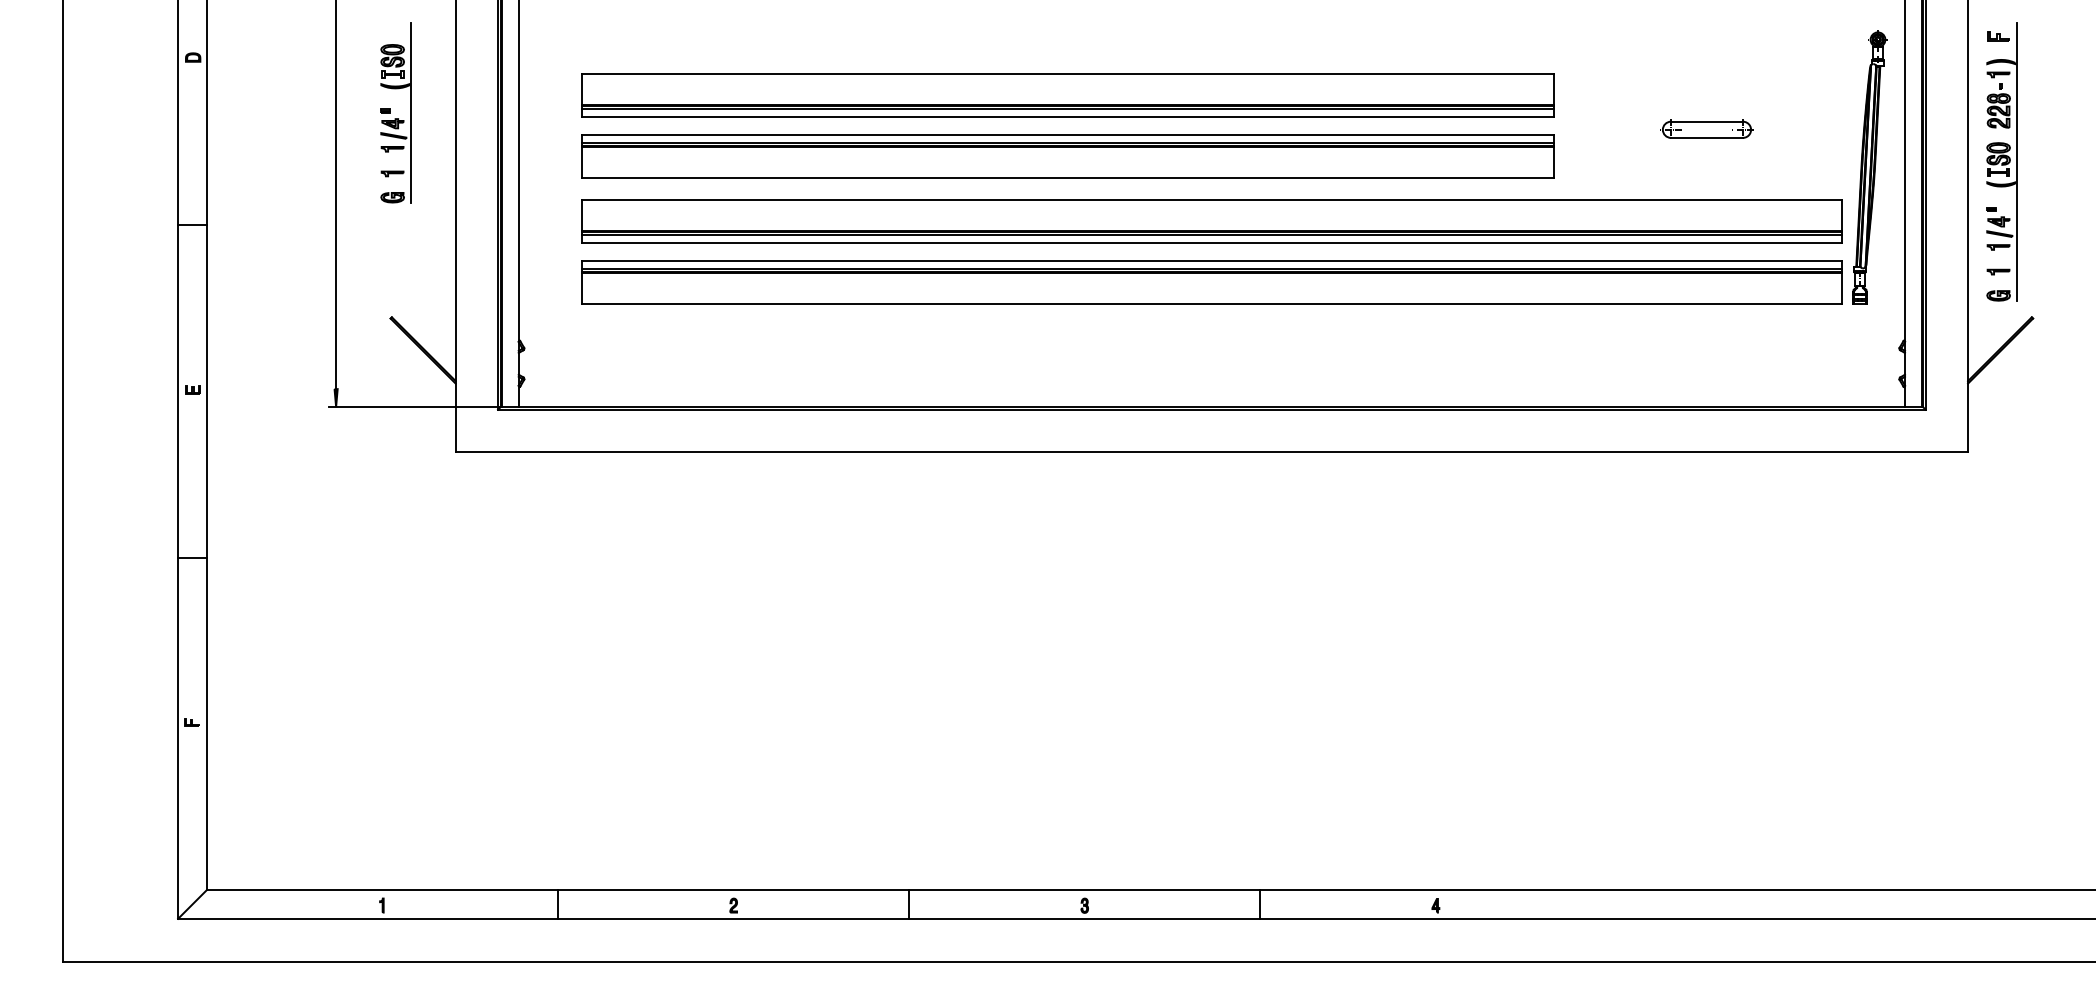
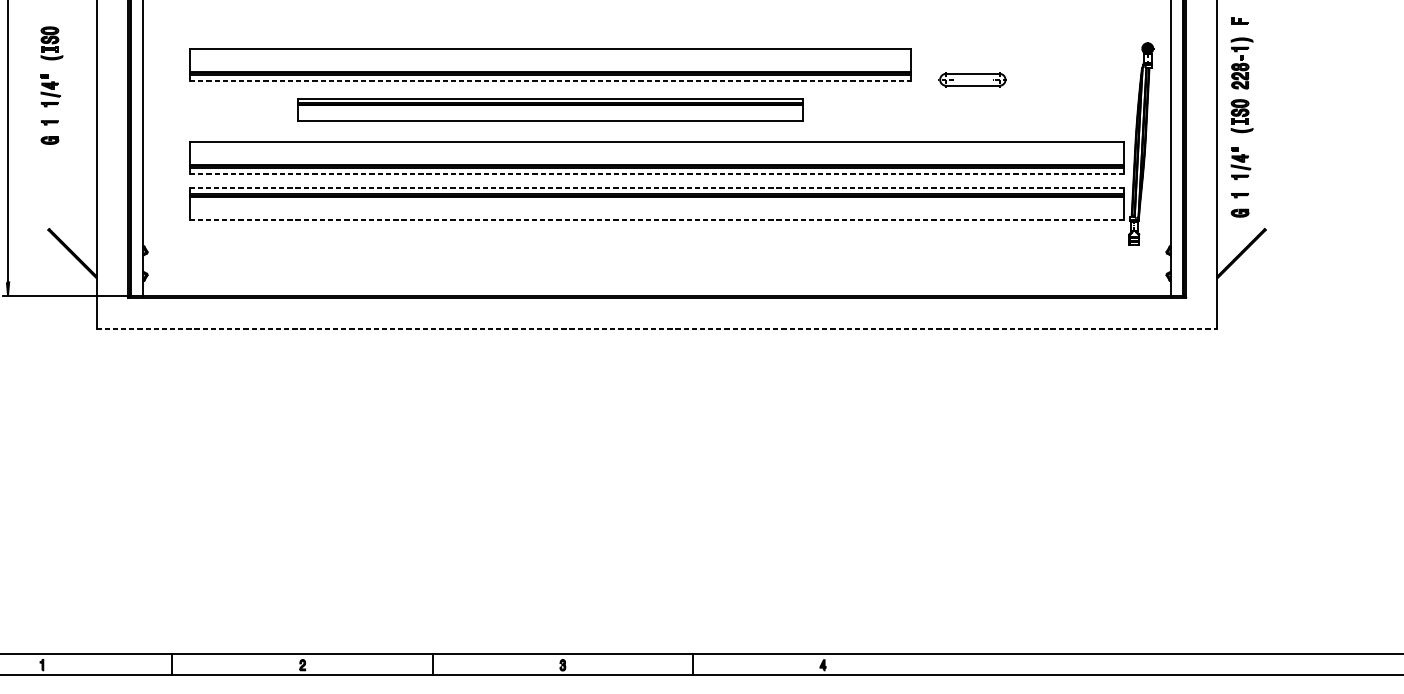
line: (410, 112) -> (63, 77), removed
line: (1068, 117) -> (550, 81), solid -> dashed
part: (1706, 128) -> (972, 78), moved
part: (1067, 156) -> (550, 109), size x0.7
line: (2016, 161) -> (1253, 113), removed
part: (1869, 167) -> (1141, 143), moved
line: (1212, 243) -> (657, 174), solid -> dashed
line: (1211, 261) -> (656, 187), solid -> dashed
line: (1211, 304) -> (656, 219), solid -> dashed
line: (1212, 452) -> (657, 329), solid -> dashed

